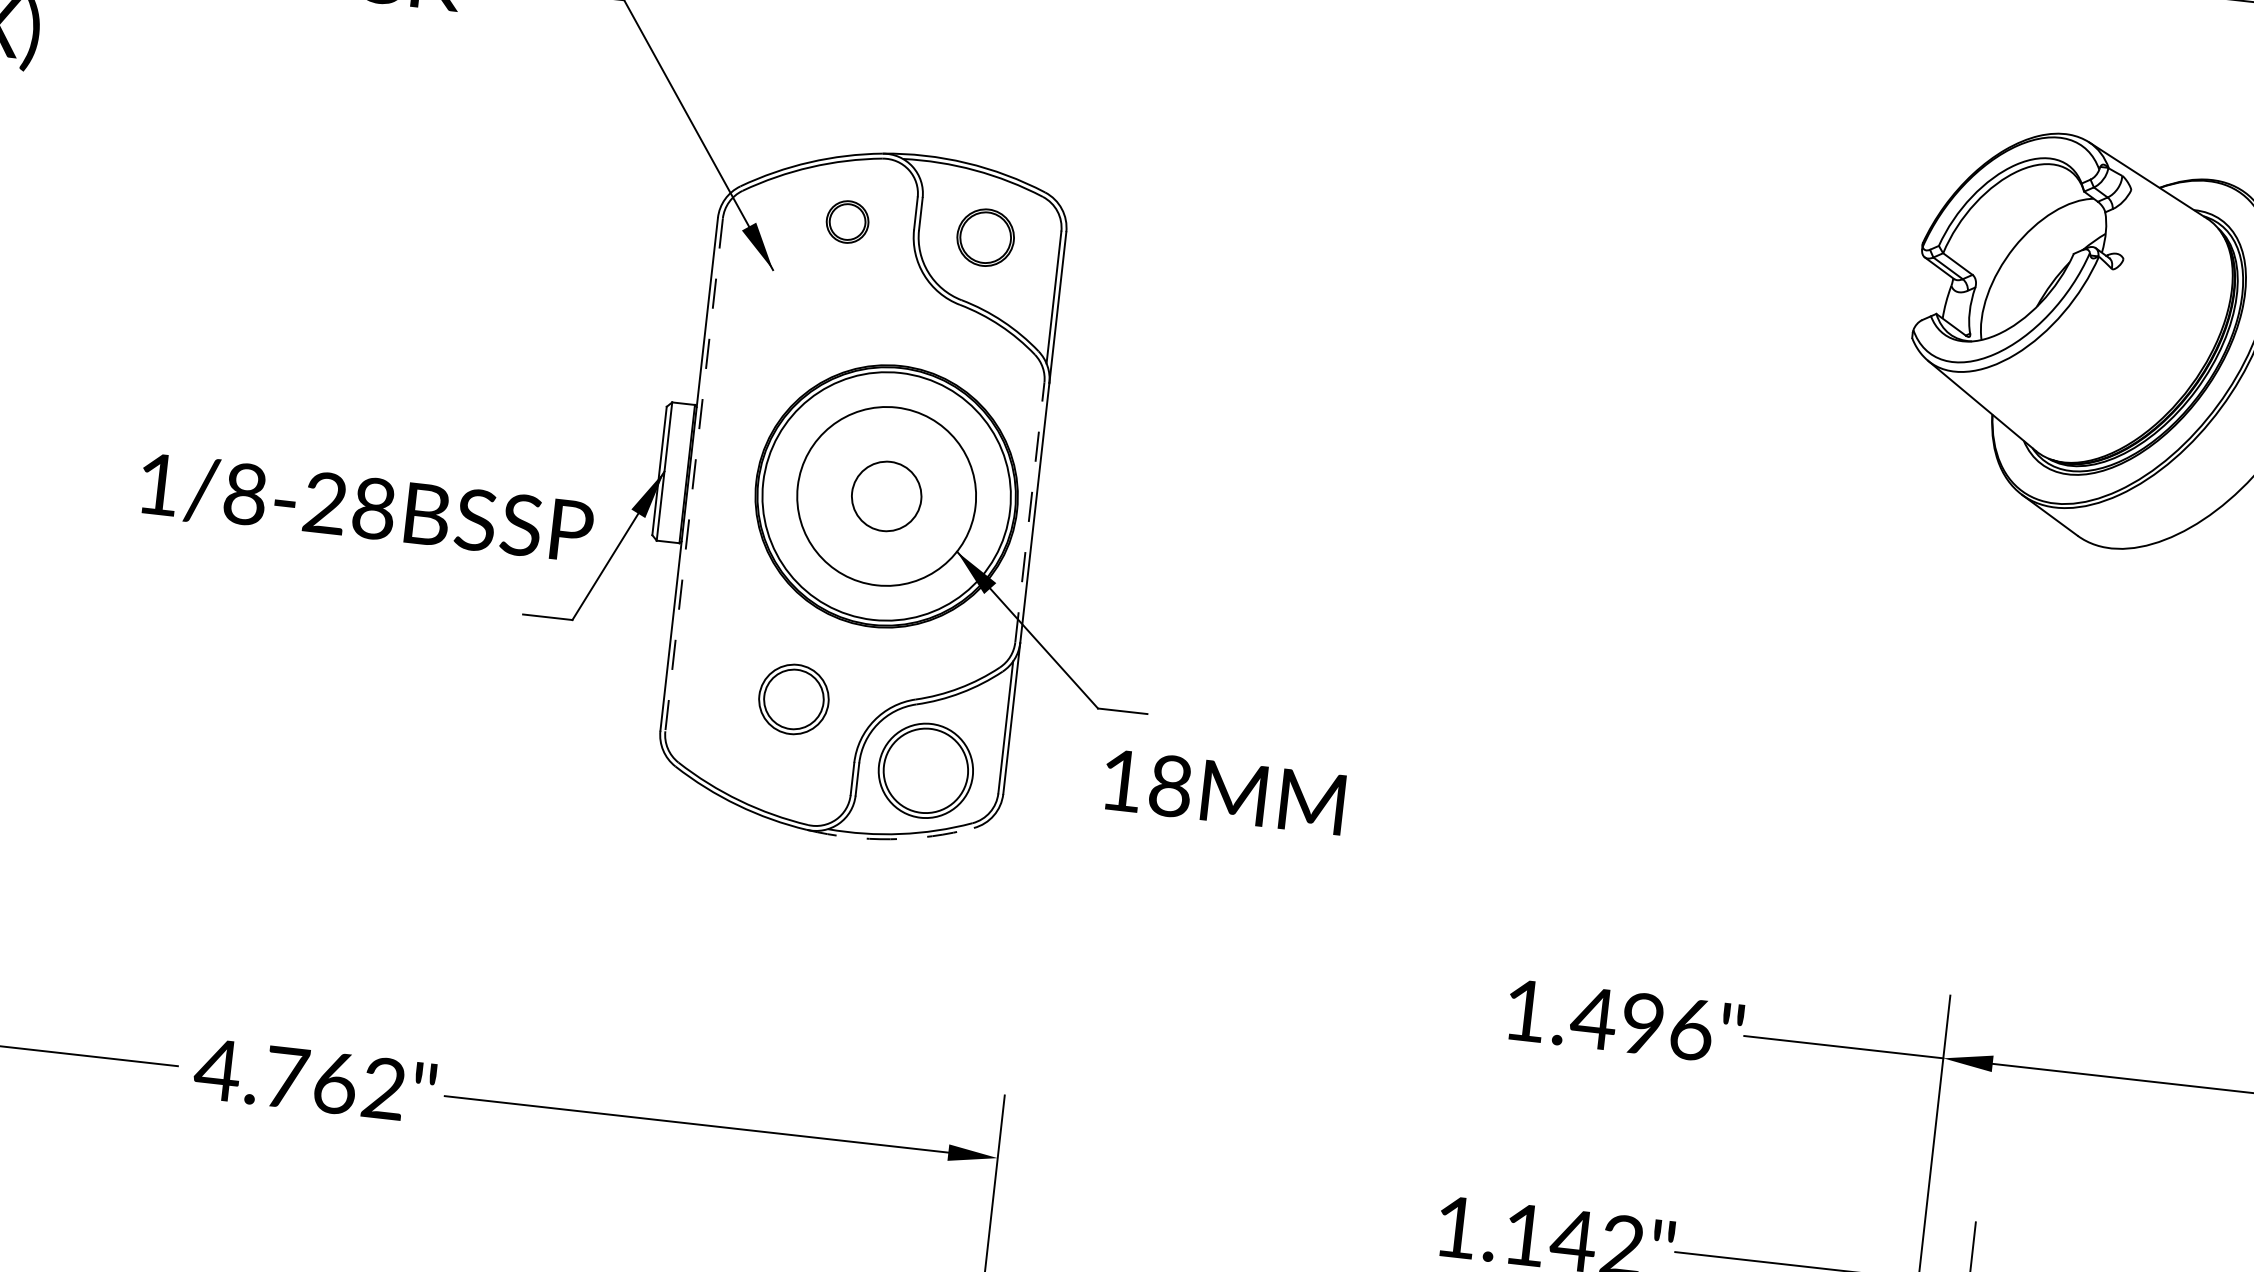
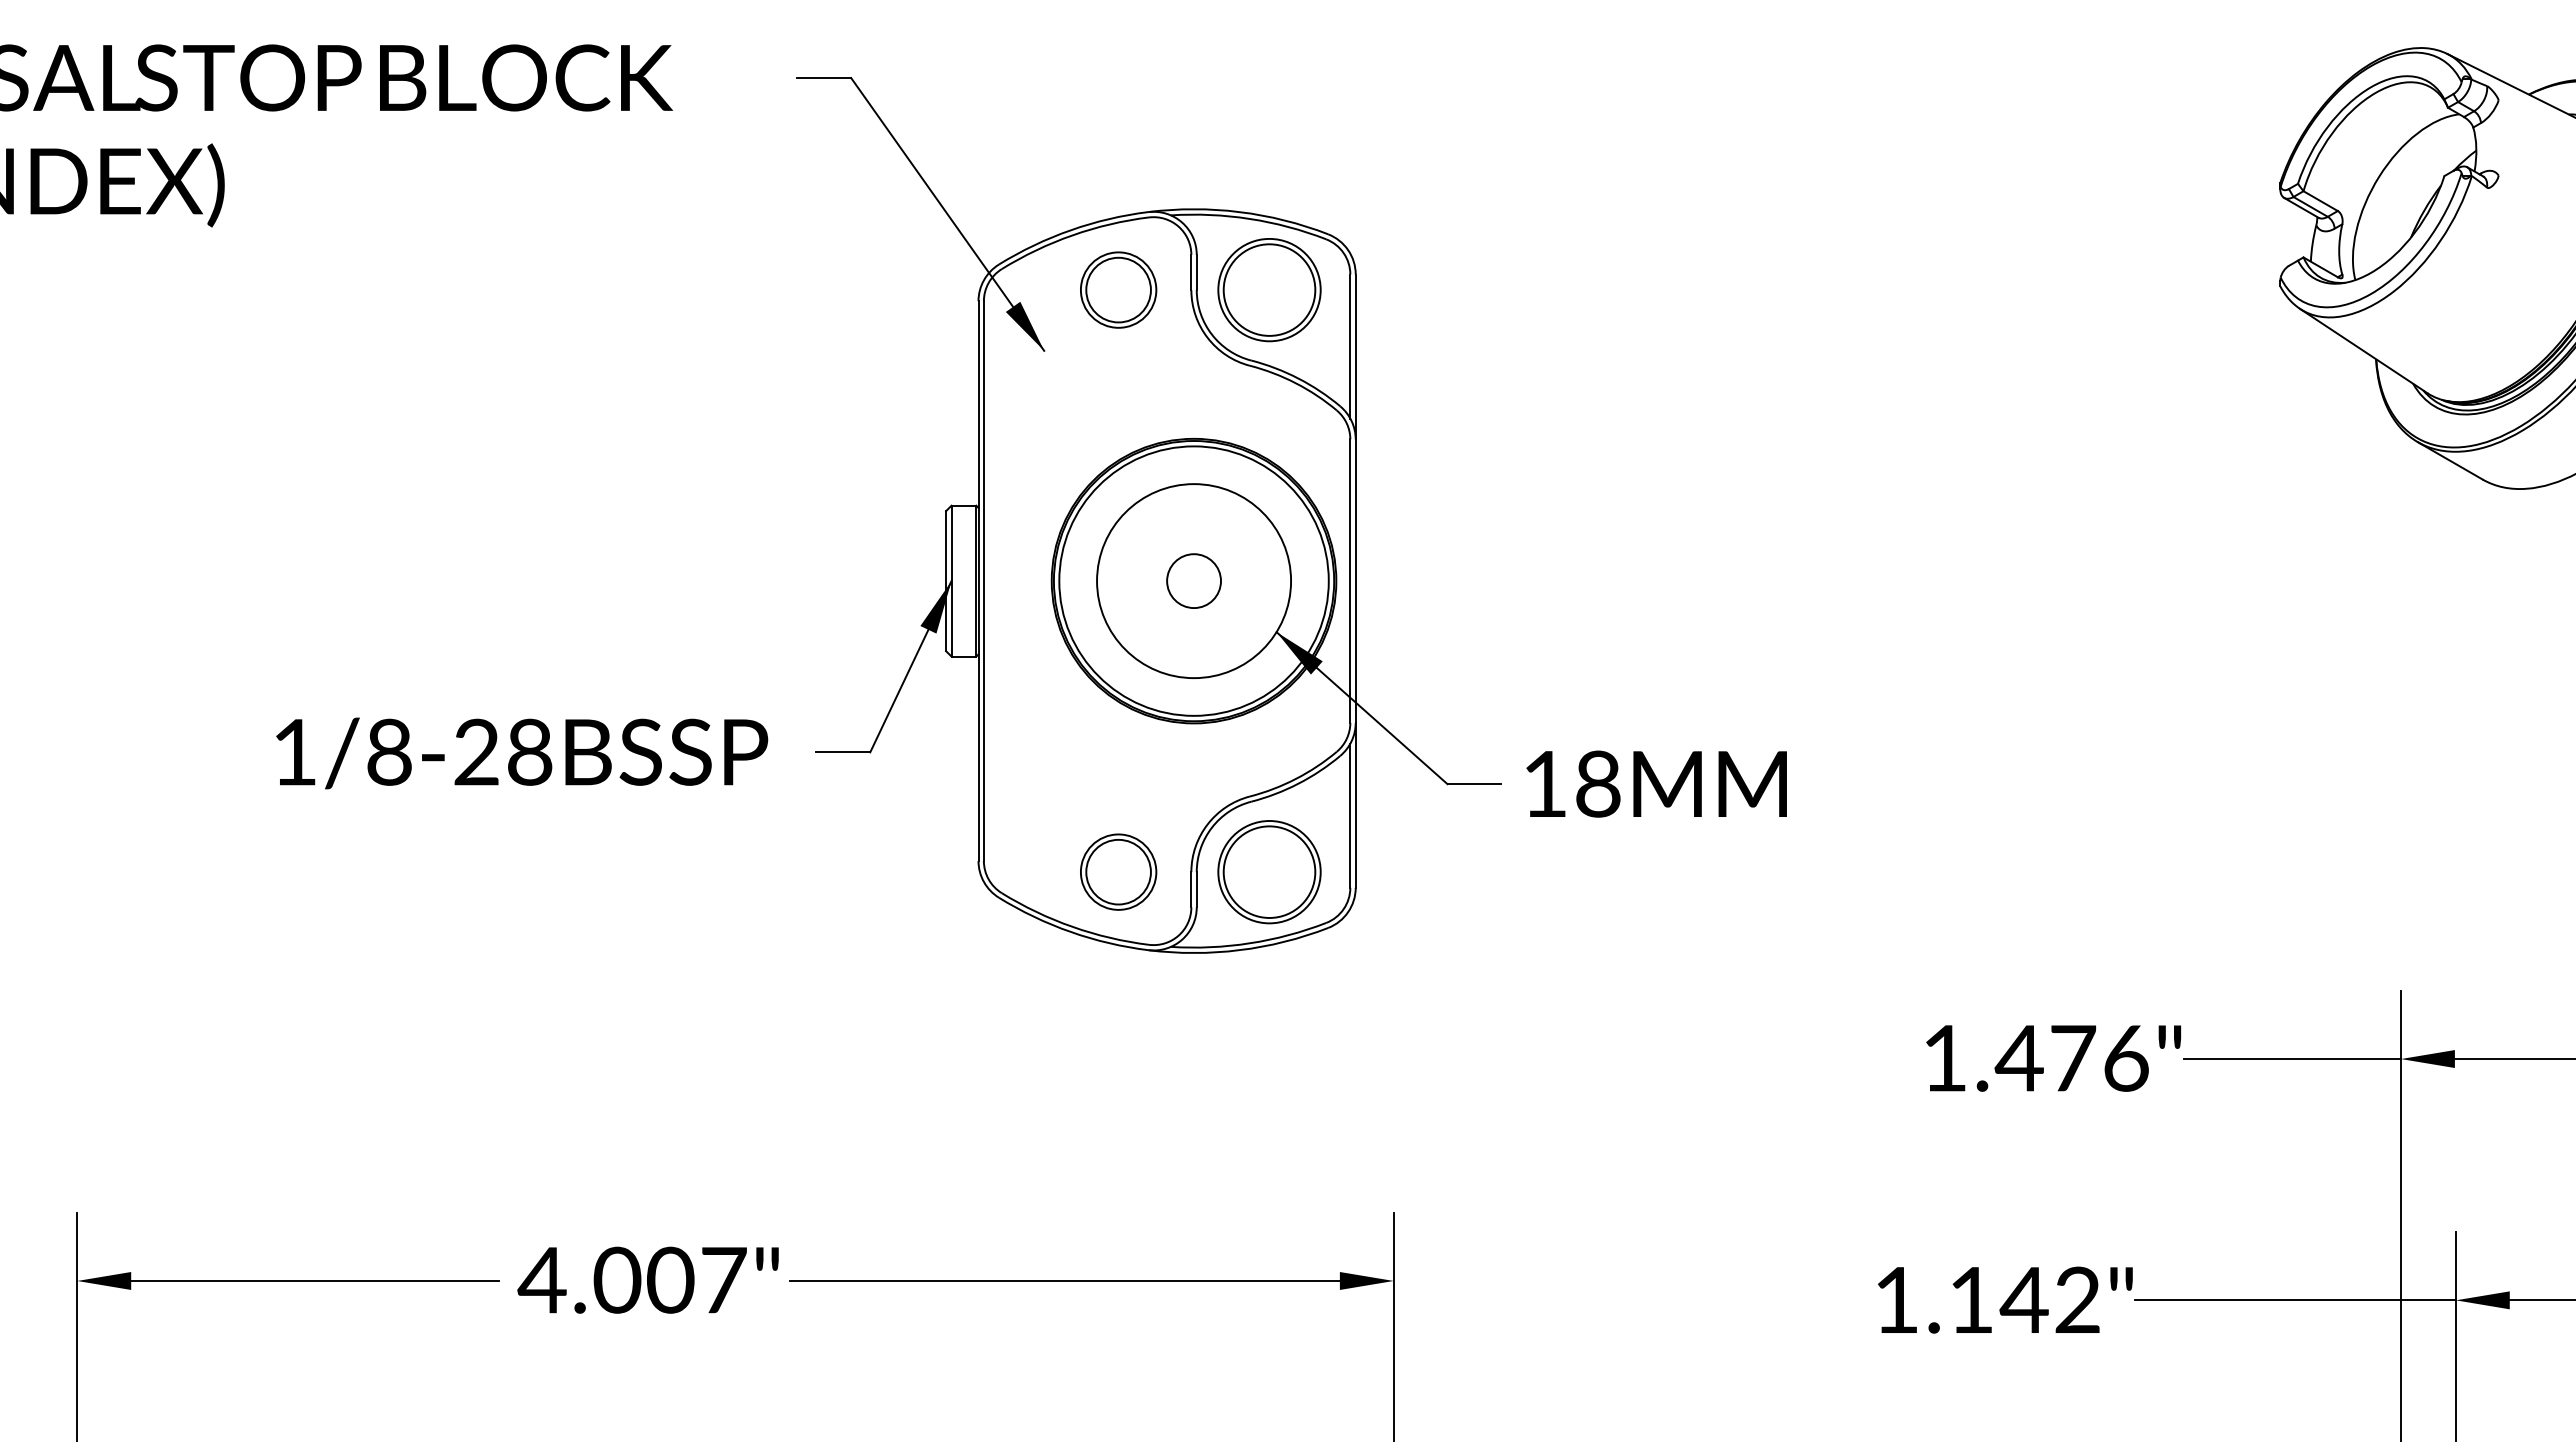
part: (847, 221) -> (1118, 289), size x1.67
part: (985, 237) -> (1269, 290), size x1.67
line: (693, 475) -> (983, 581), dashed -> solid
circle: (887, 496) -> (1194, 581), size x0.71
text: (367, 509) -> (522, 753), moved
line: (1029, 512) -> (1350, 581), dashed -> solid
part: (793, 698) -> (1118, 871), moved
text: (1224, 791) -> (1656, 783), moved
arc: (890, 839) -> (1239, 950), dashed -> solid
text: (1643, 1023) -> (2073, 1057), 1.496" -> 1.476"
text: (334, 1082) -> (669, 1279), 4.762" -> 4.007"

